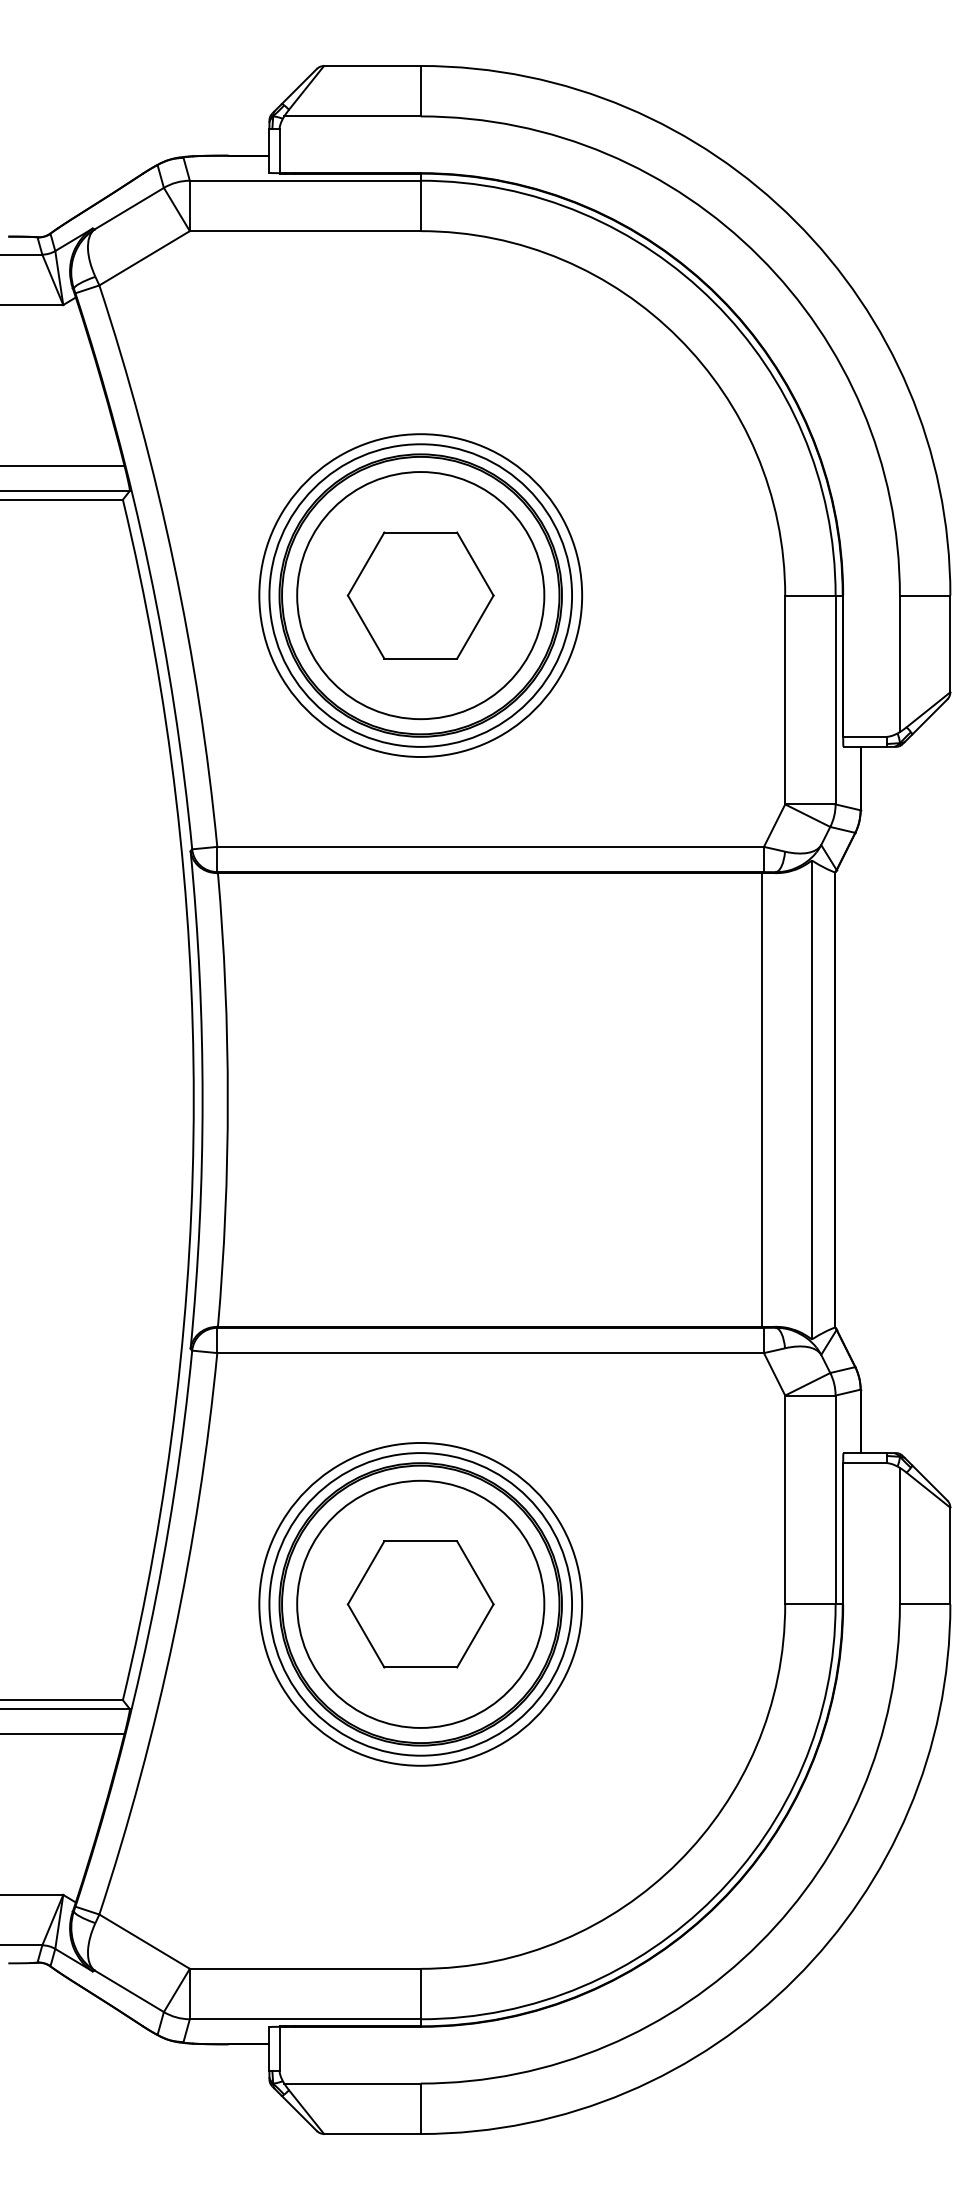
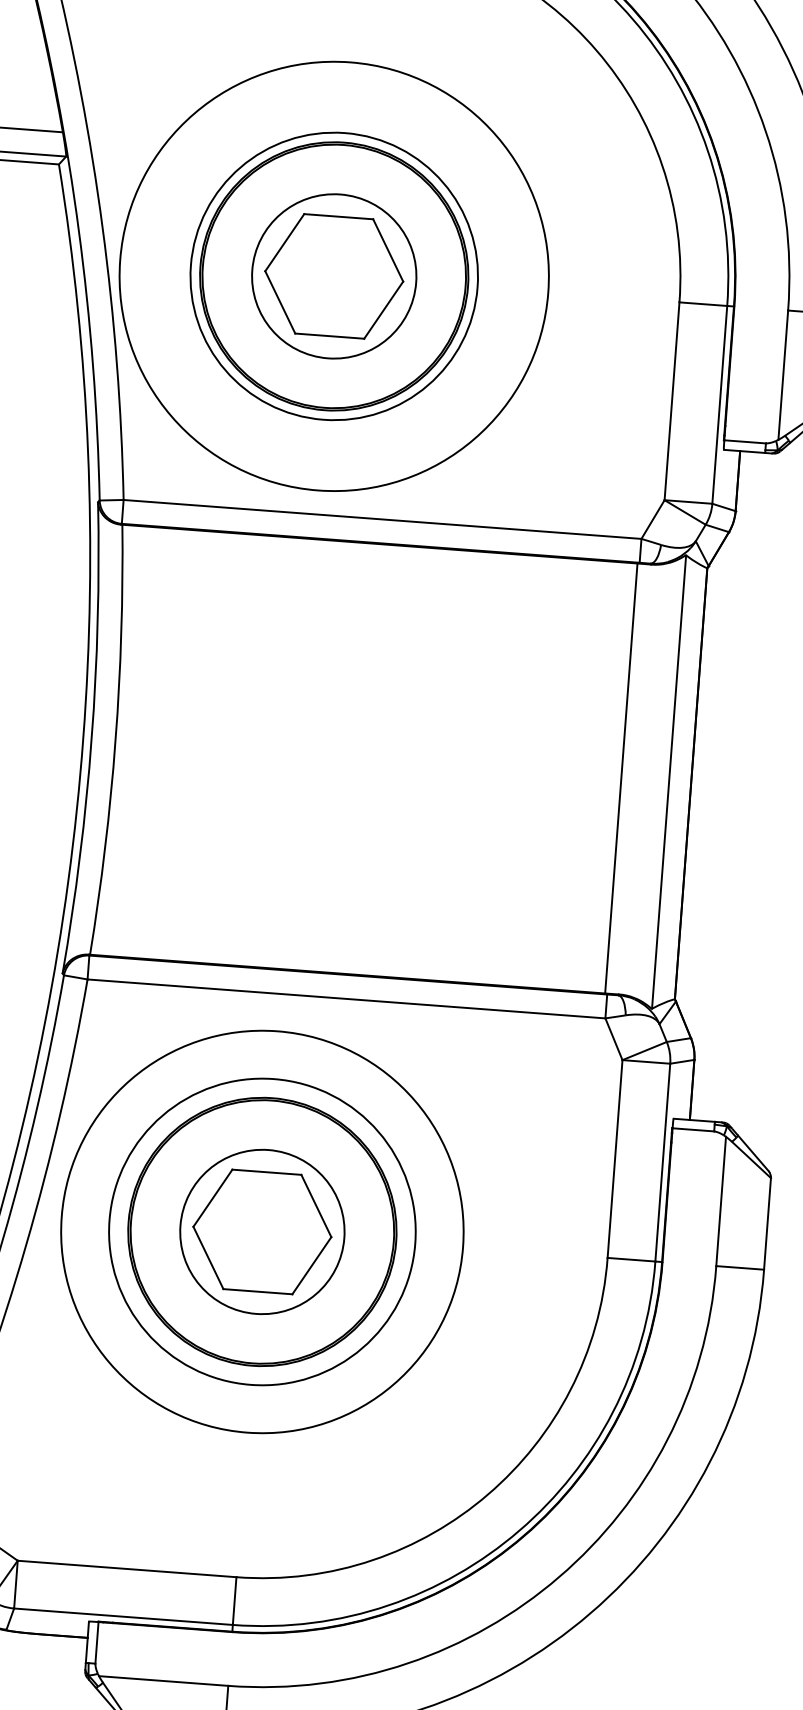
circle: (420, 595) -> (334, 276), size x0.7
circle: (420, 595) -> (334, 276), size x1.4
circle: (420, 1603) -> (262, 1231), size x0.7
circle: (420, 1604) -> (262, 1232), size x1.4

